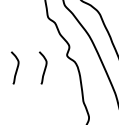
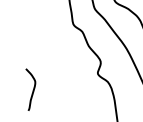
curve: (44, 67) -> (68, 89), removed

